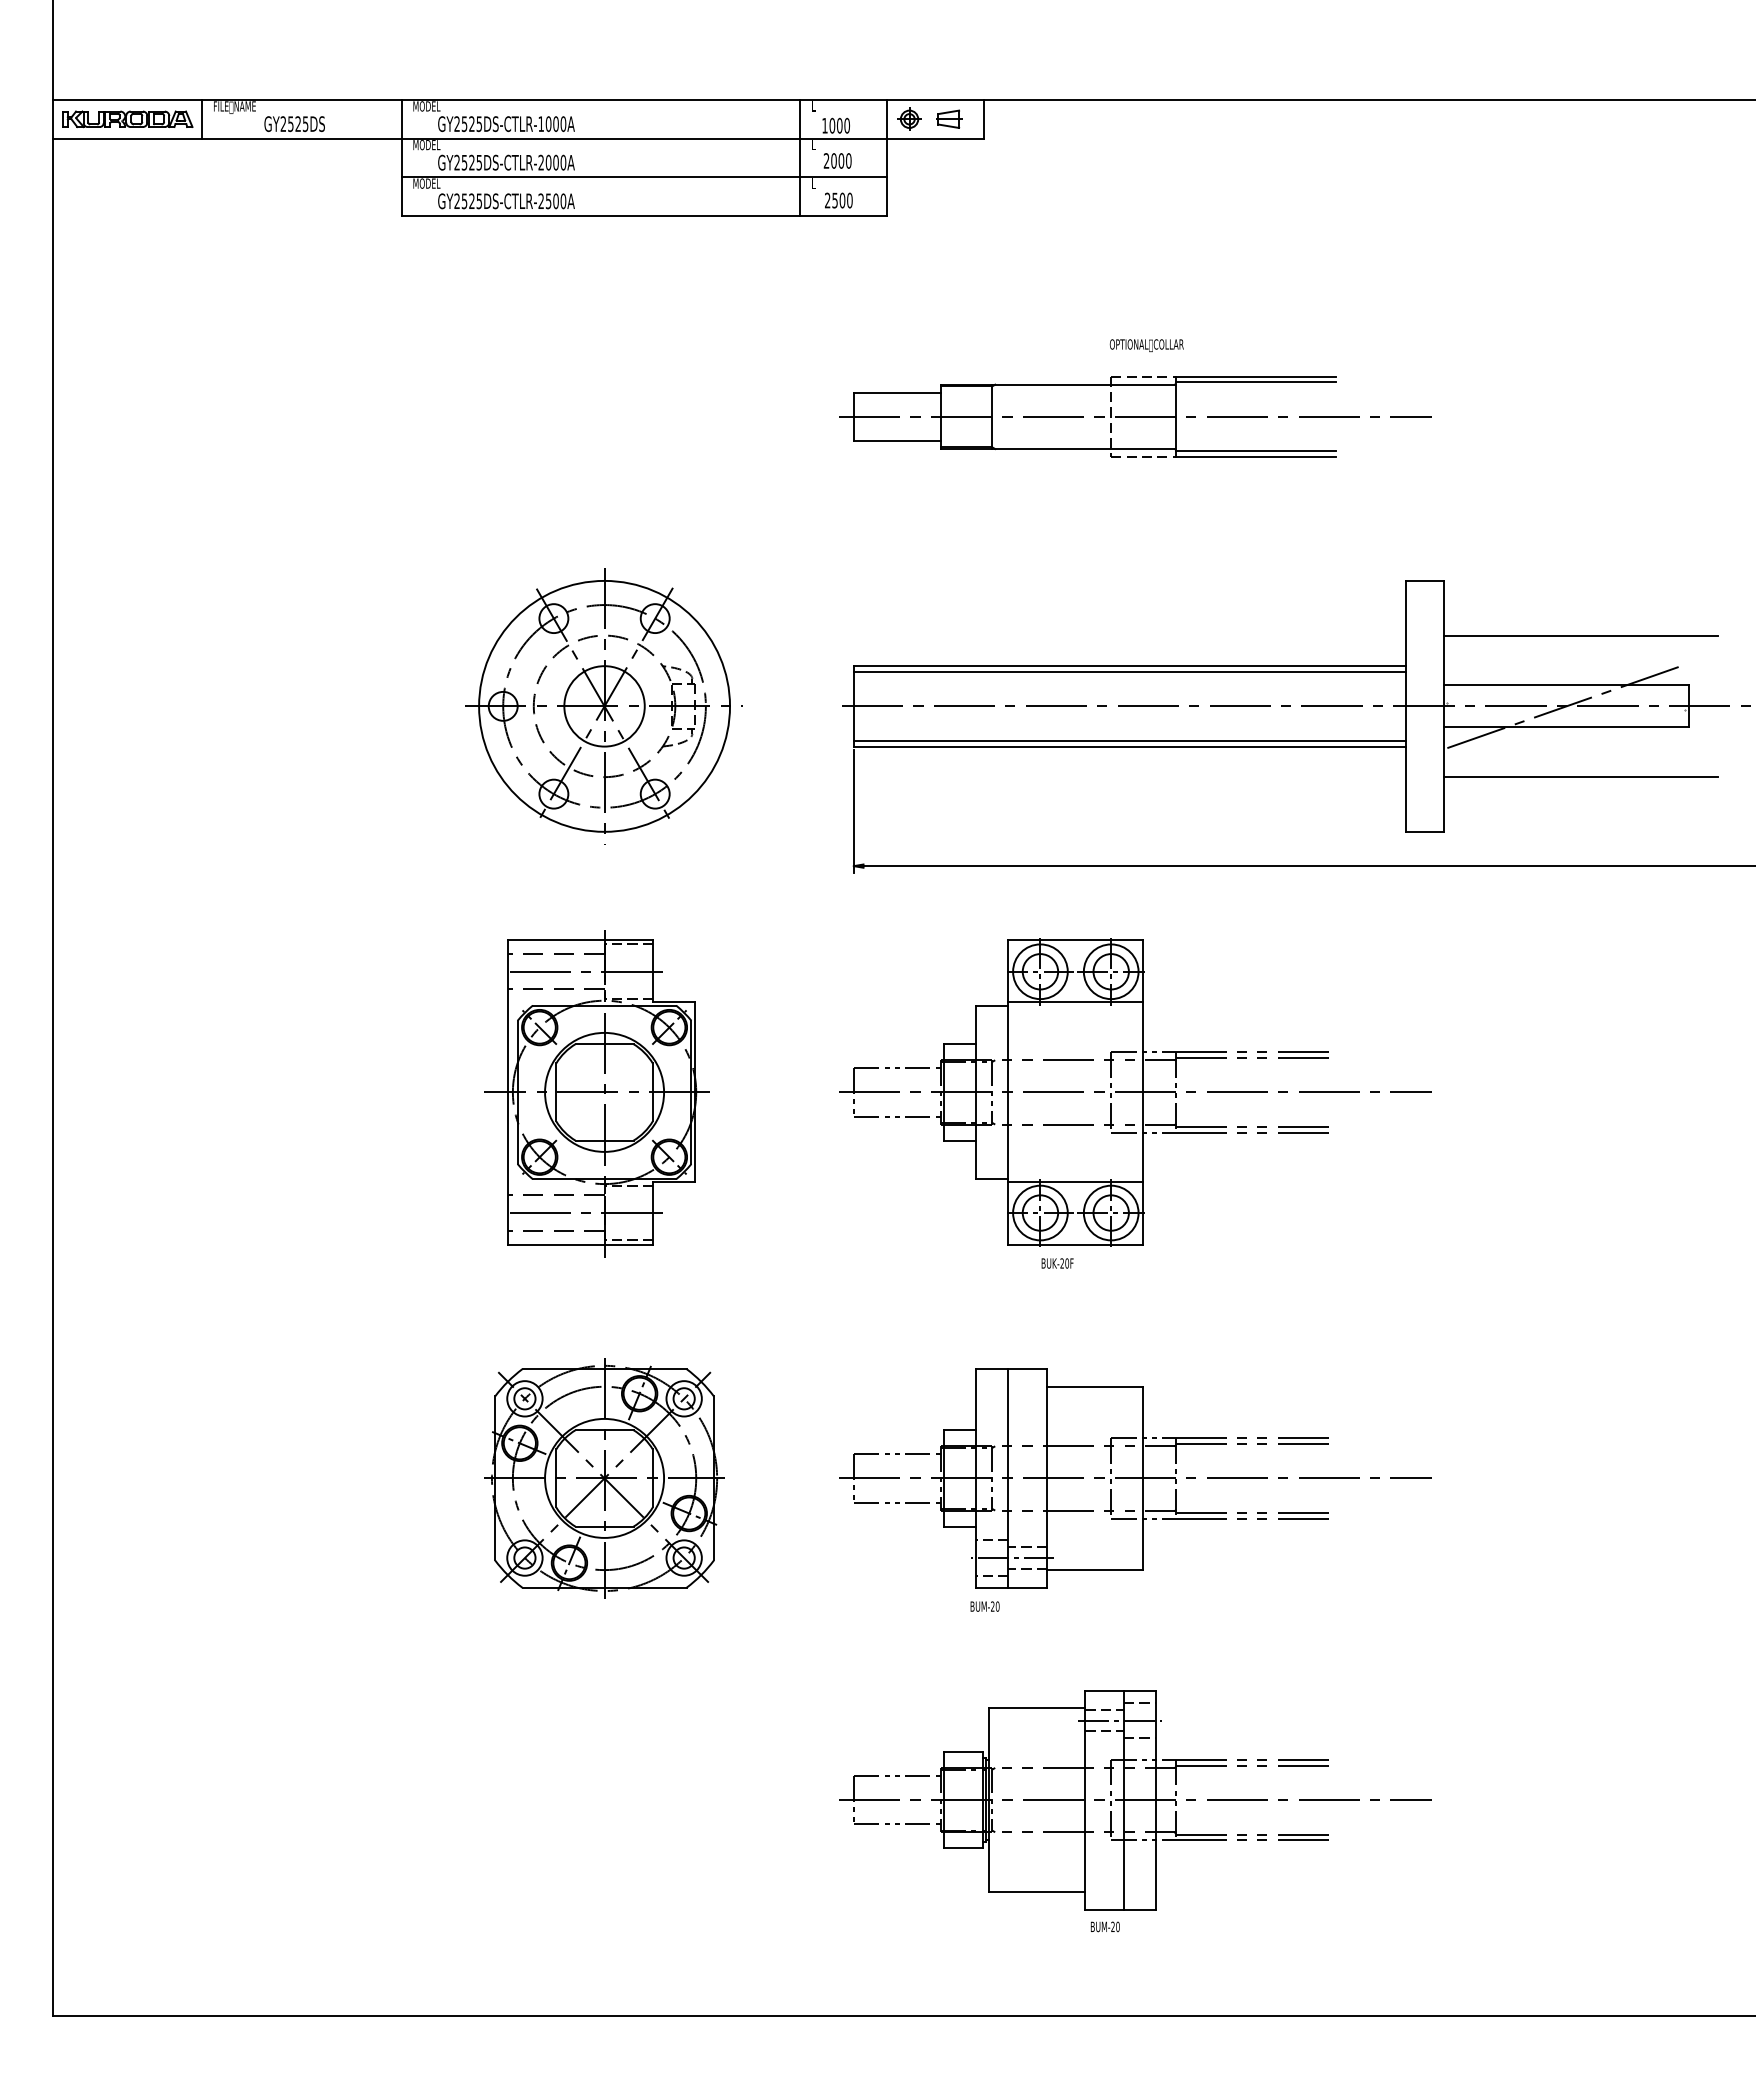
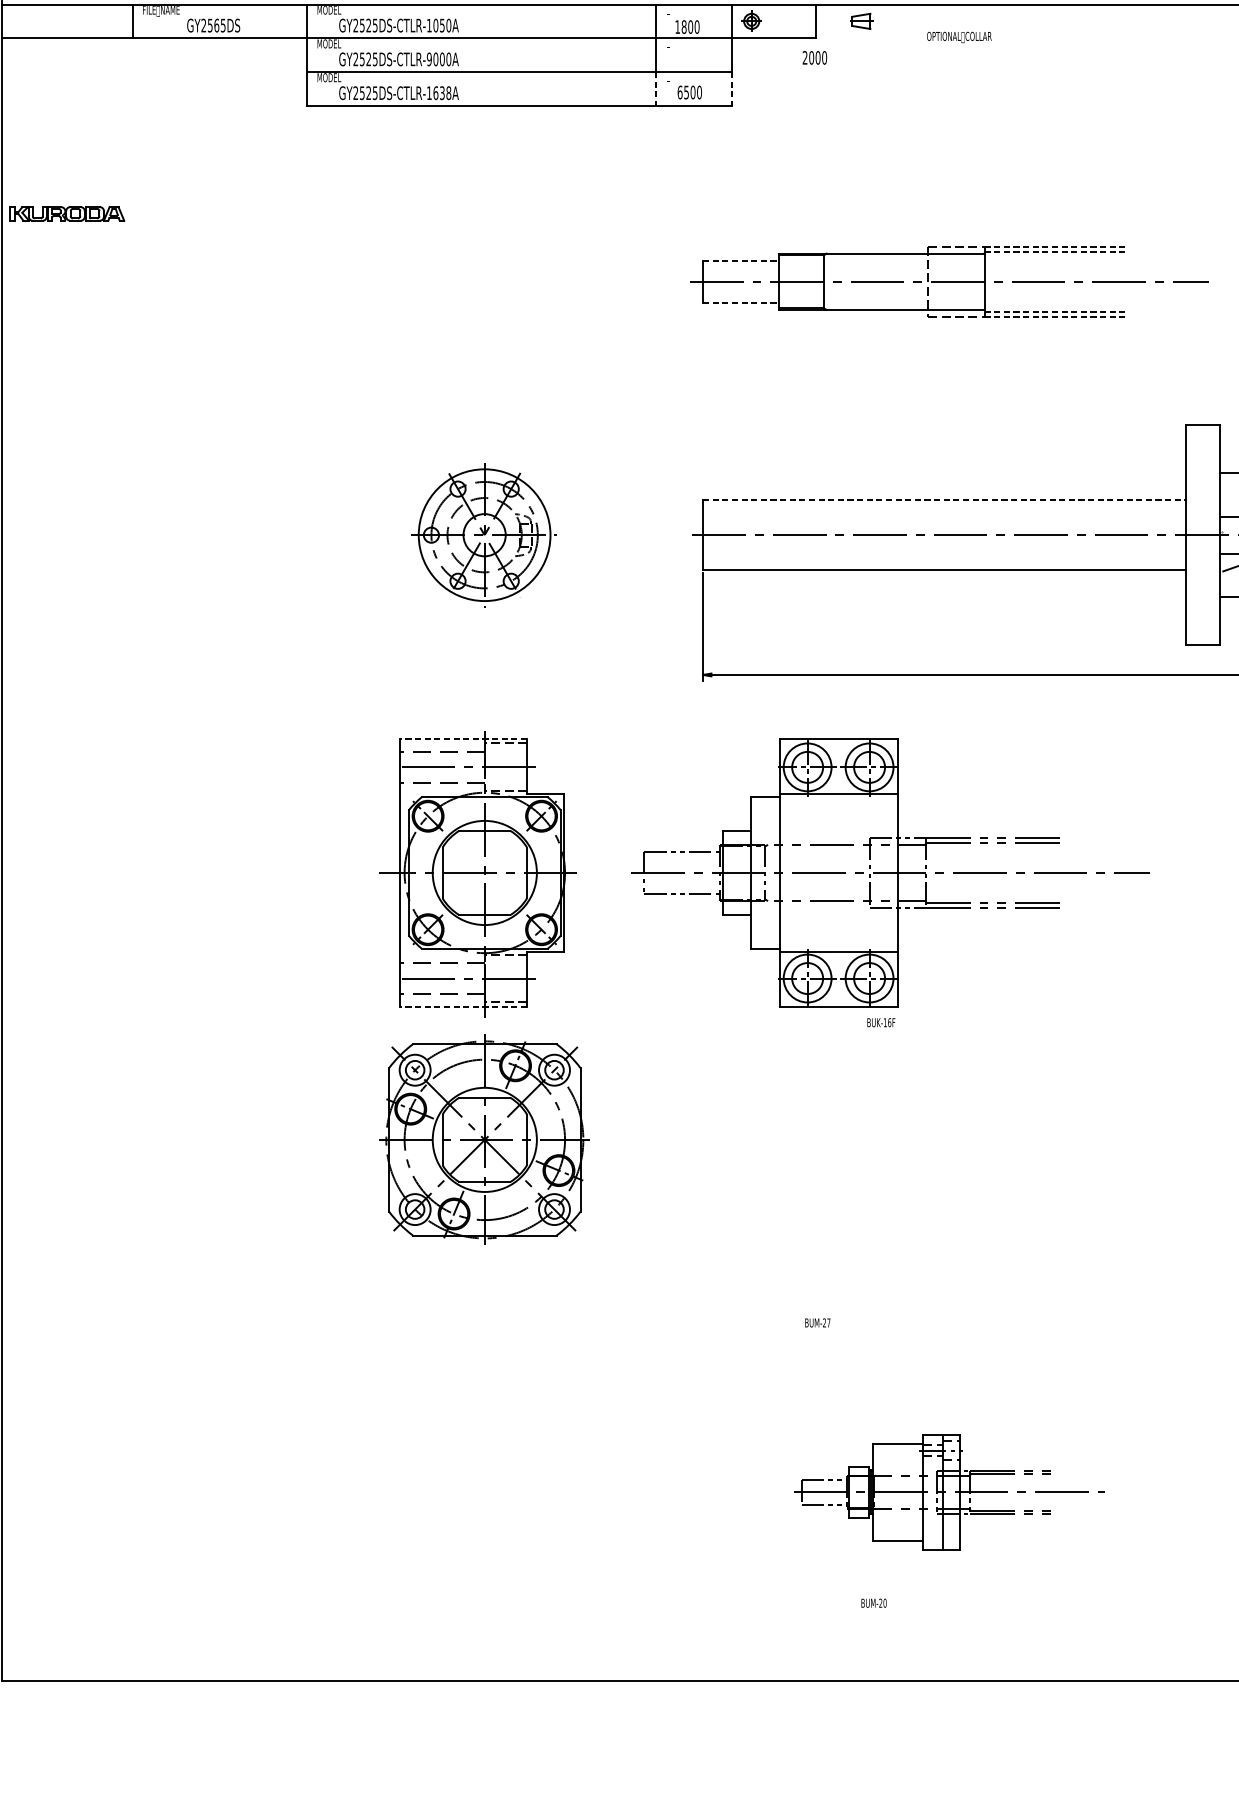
part: (949, 118) -> (861, 20), moved
part: (127, 119) -> (67, 214), moved
text: (555, 123) -> (441, 25), GY2525DS-CTLR-1000A -> GY2525DS-CTLR-1050A
text: (298, 124) -> (216, 25), GY2525DS -> GY2565DS
text: (832, 125) -> (684, 26), 1000 -> 1800
text: (837, 160) -> (814, 57), moved
text: (541, 162) -> (429, 59), GY2525DS-CTLR-2000A -> GY2525DS-CTLR-9000A
line: (800, 197) -> (656, 89), solid -> dashed
line: (887, 197) -> (732, 89), solid -> dashed
text: (827, 200) -> (679, 92), 2500 -> 6500
text: (552, 201) -> (439, 93), GY2525DS-CTLR-2500A -> GY2525DS-CTLR-1638A
text: (1146, 345) -> (959, 37), moved
line: (1256, 376) -> (1055, 246), solid -> dashed
line: (1256, 382) -> (1055, 251), solid -> dashed
line: (897, 392) -> (741, 260), solid -> dashed
line: (897, 440) -> (741, 302), solid -> dashed
line: (1256, 451) -> (1055, 312), solid -> dashed
line: (1256, 457) -> (1055, 317), solid -> dashed
line: (1129, 666) -> (944, 500), solid -> dashed
line: (1129, 671) -> (944, 504), removed
part: (603, 706) -> (483, 535), size x0.6
line: (1129, 740) -> (944, 565), removed
line: (579, 939) -> (462, 739), solid -> dashed
part: (1135, 1092) -> (890, 873), moved
line: (579, 1245) -> (462, 1006), solid -> dashed
text: (1064, 1263) -> (887, 1022), BUK-20F -> BUK-16F
part: (604, 1478) -> (484, 1139), moved
part: (1135, 1478) -> (949, 1210), removed
text: (997, 1606) -> (828, 1322), BUM-20 -> BUM-27
part: (1135, 1800) -> (949, 1492), size x0.6
text: (1105, 1926) -> (874, 1602), moved

